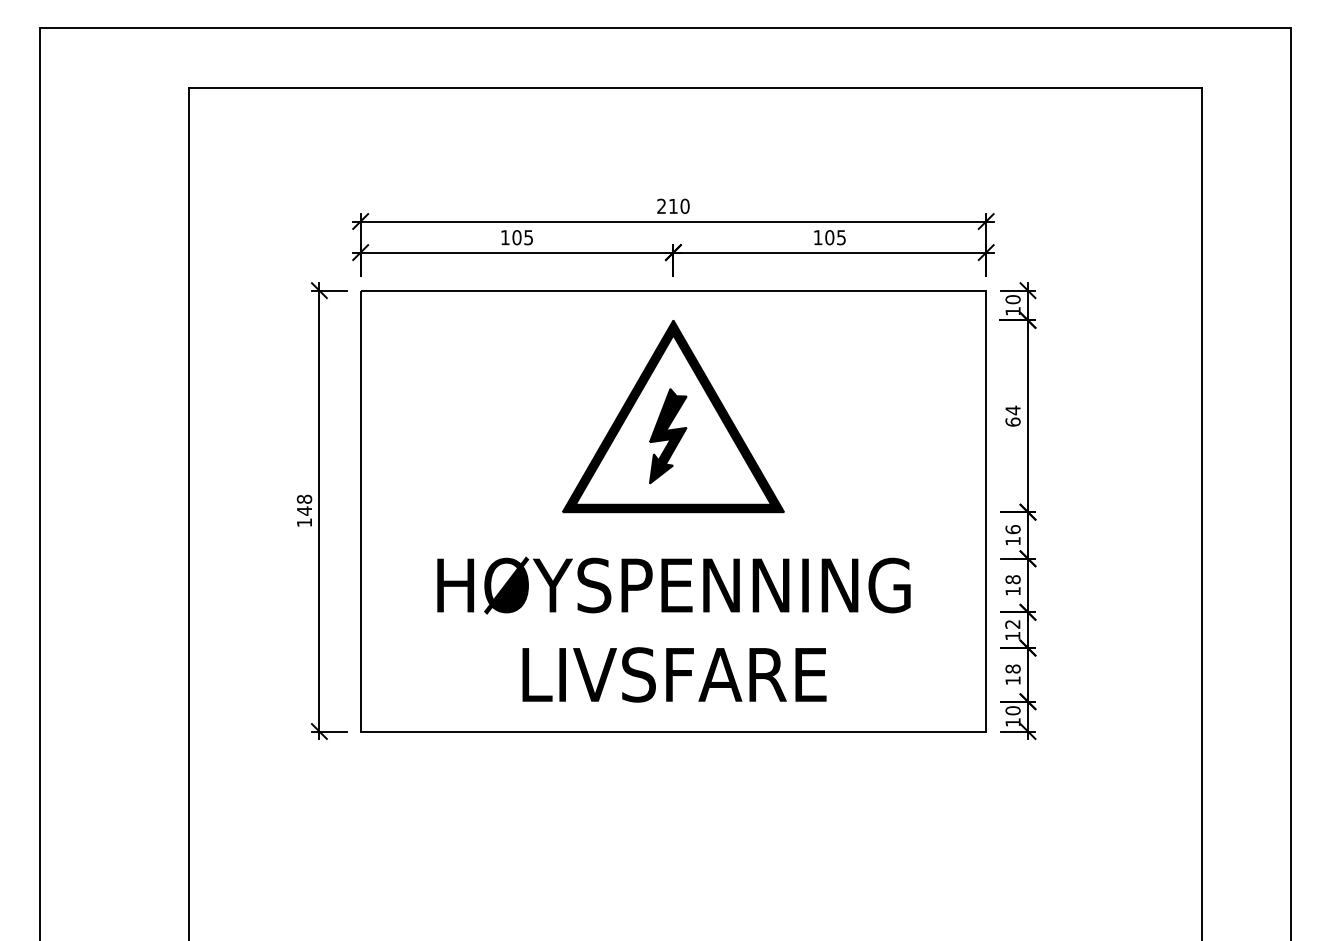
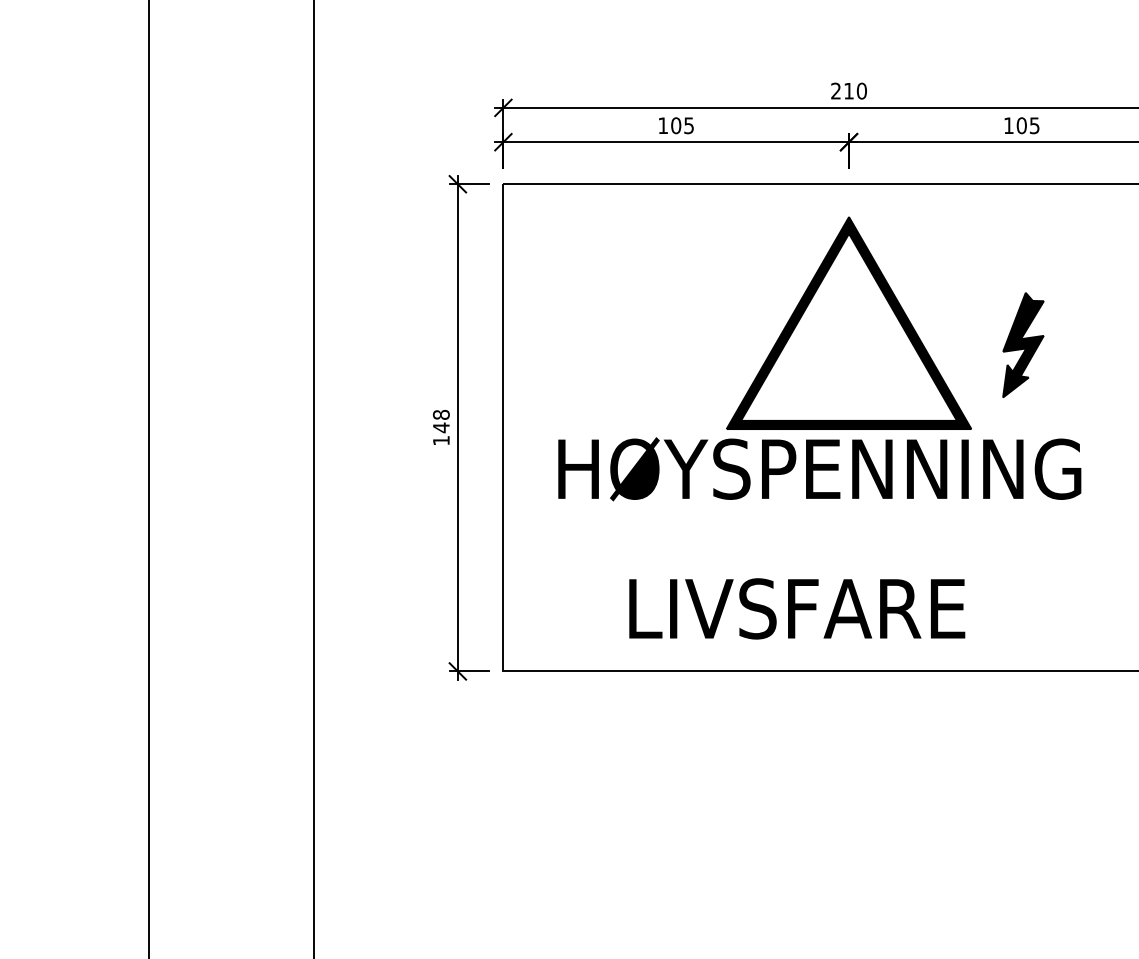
part: (668, 436) -> (1023, 345), moved
text: (673, 585) -> (819, 469), moved
text: (674, 674) -> (797, 608), moved

